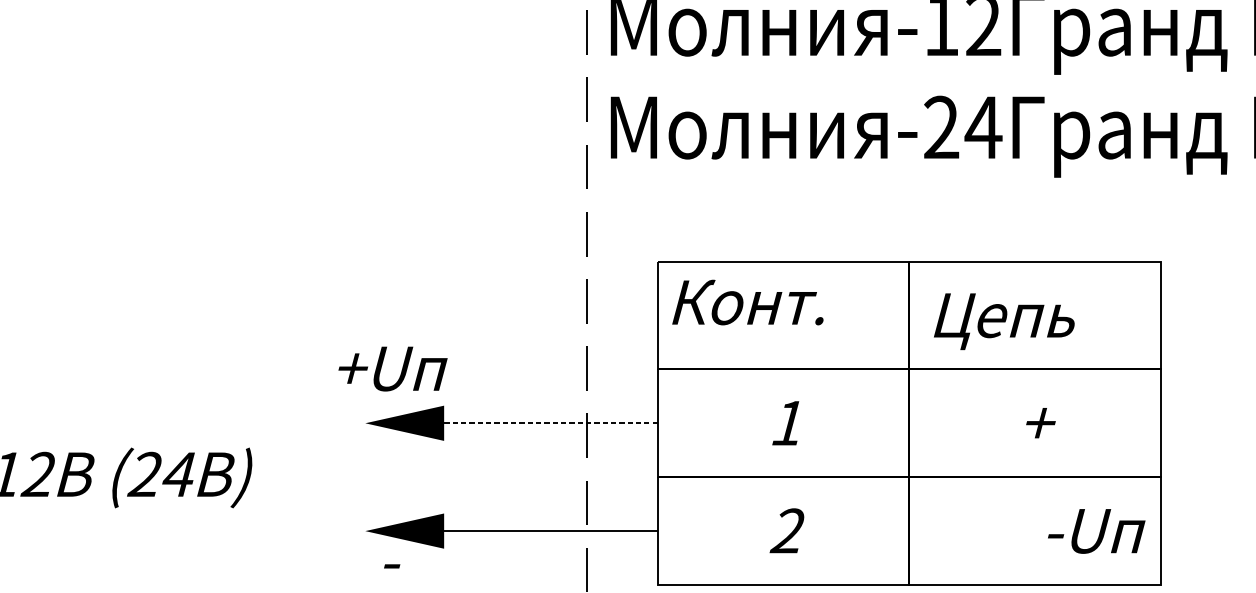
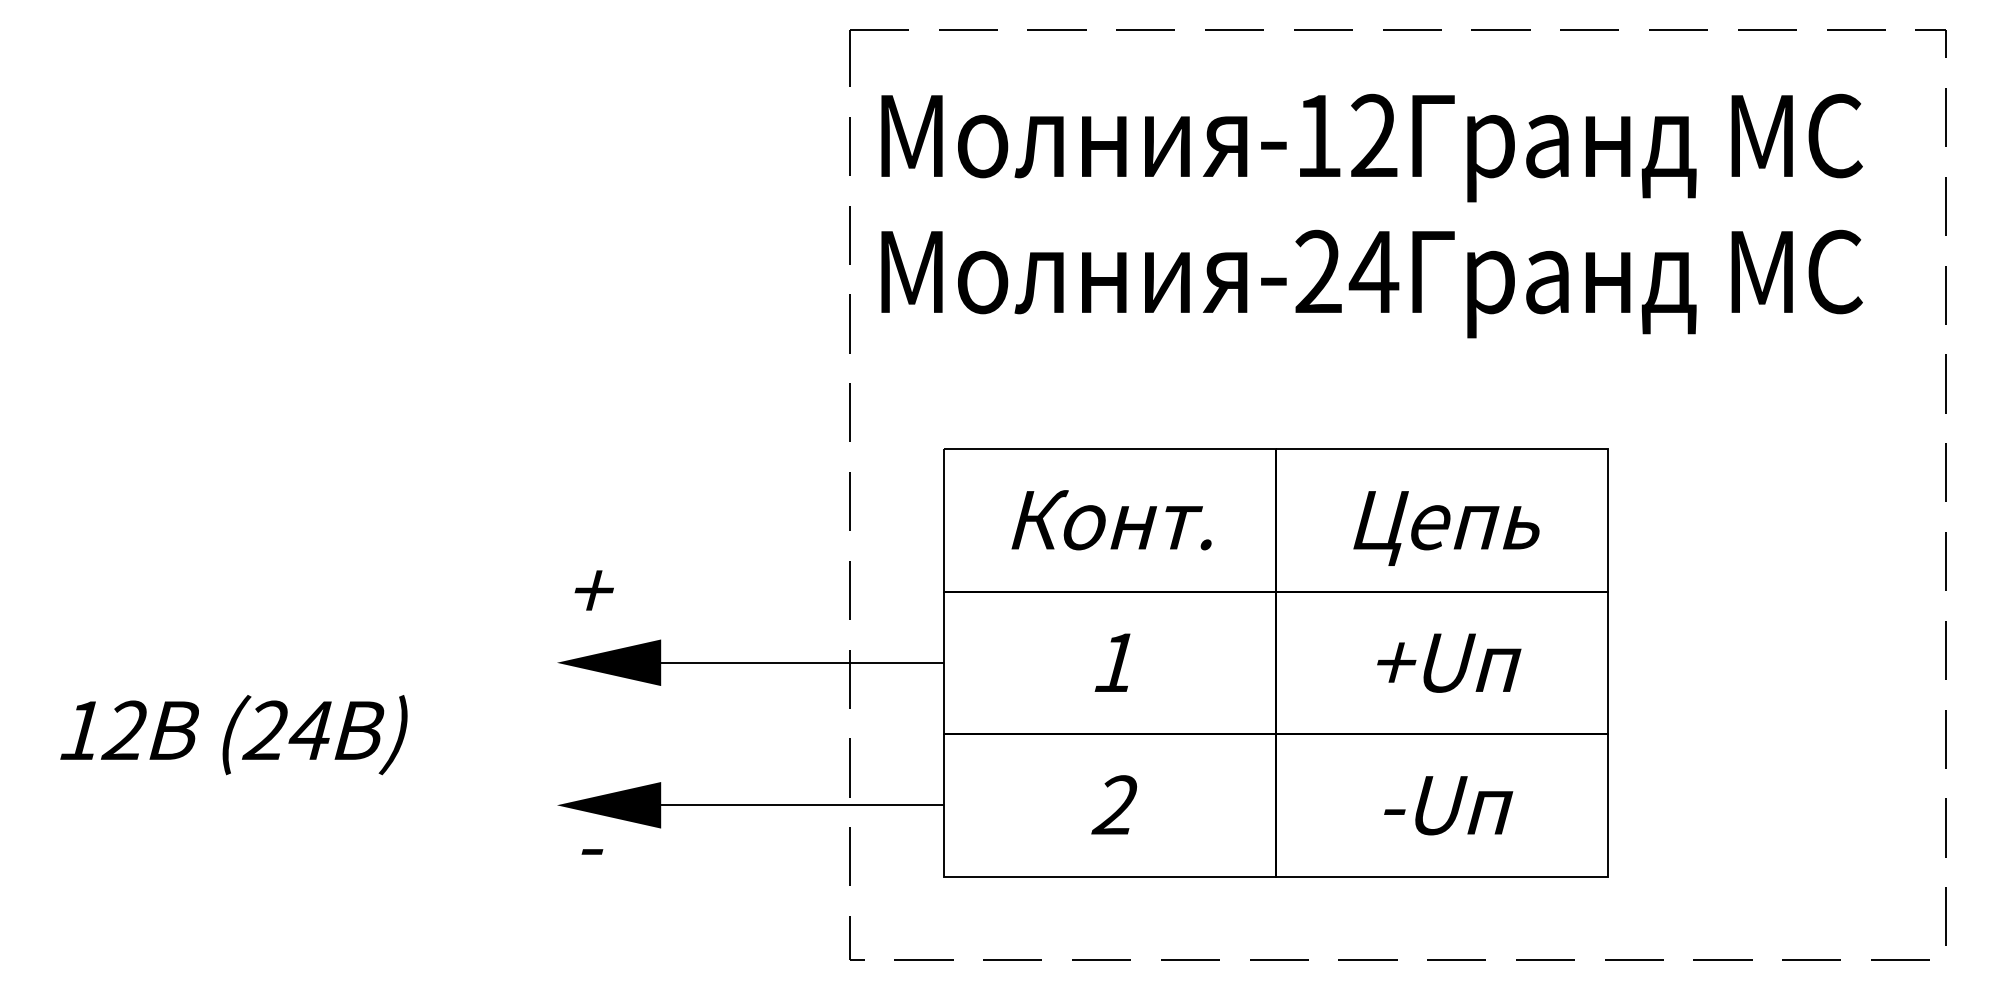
text: (747, 302) -> (1111, 520), moved
text: (1004, 321) -> (1446, 528), moved
text: (392, 368) -> (593, 590), +Uп -> +
line: (550, 423) -> (801, 662), dashed -> solid
text: (1040, 423) -> (1449, 662), + -> +Uп
text: (1096, 531) -> (1448, 805), moved

